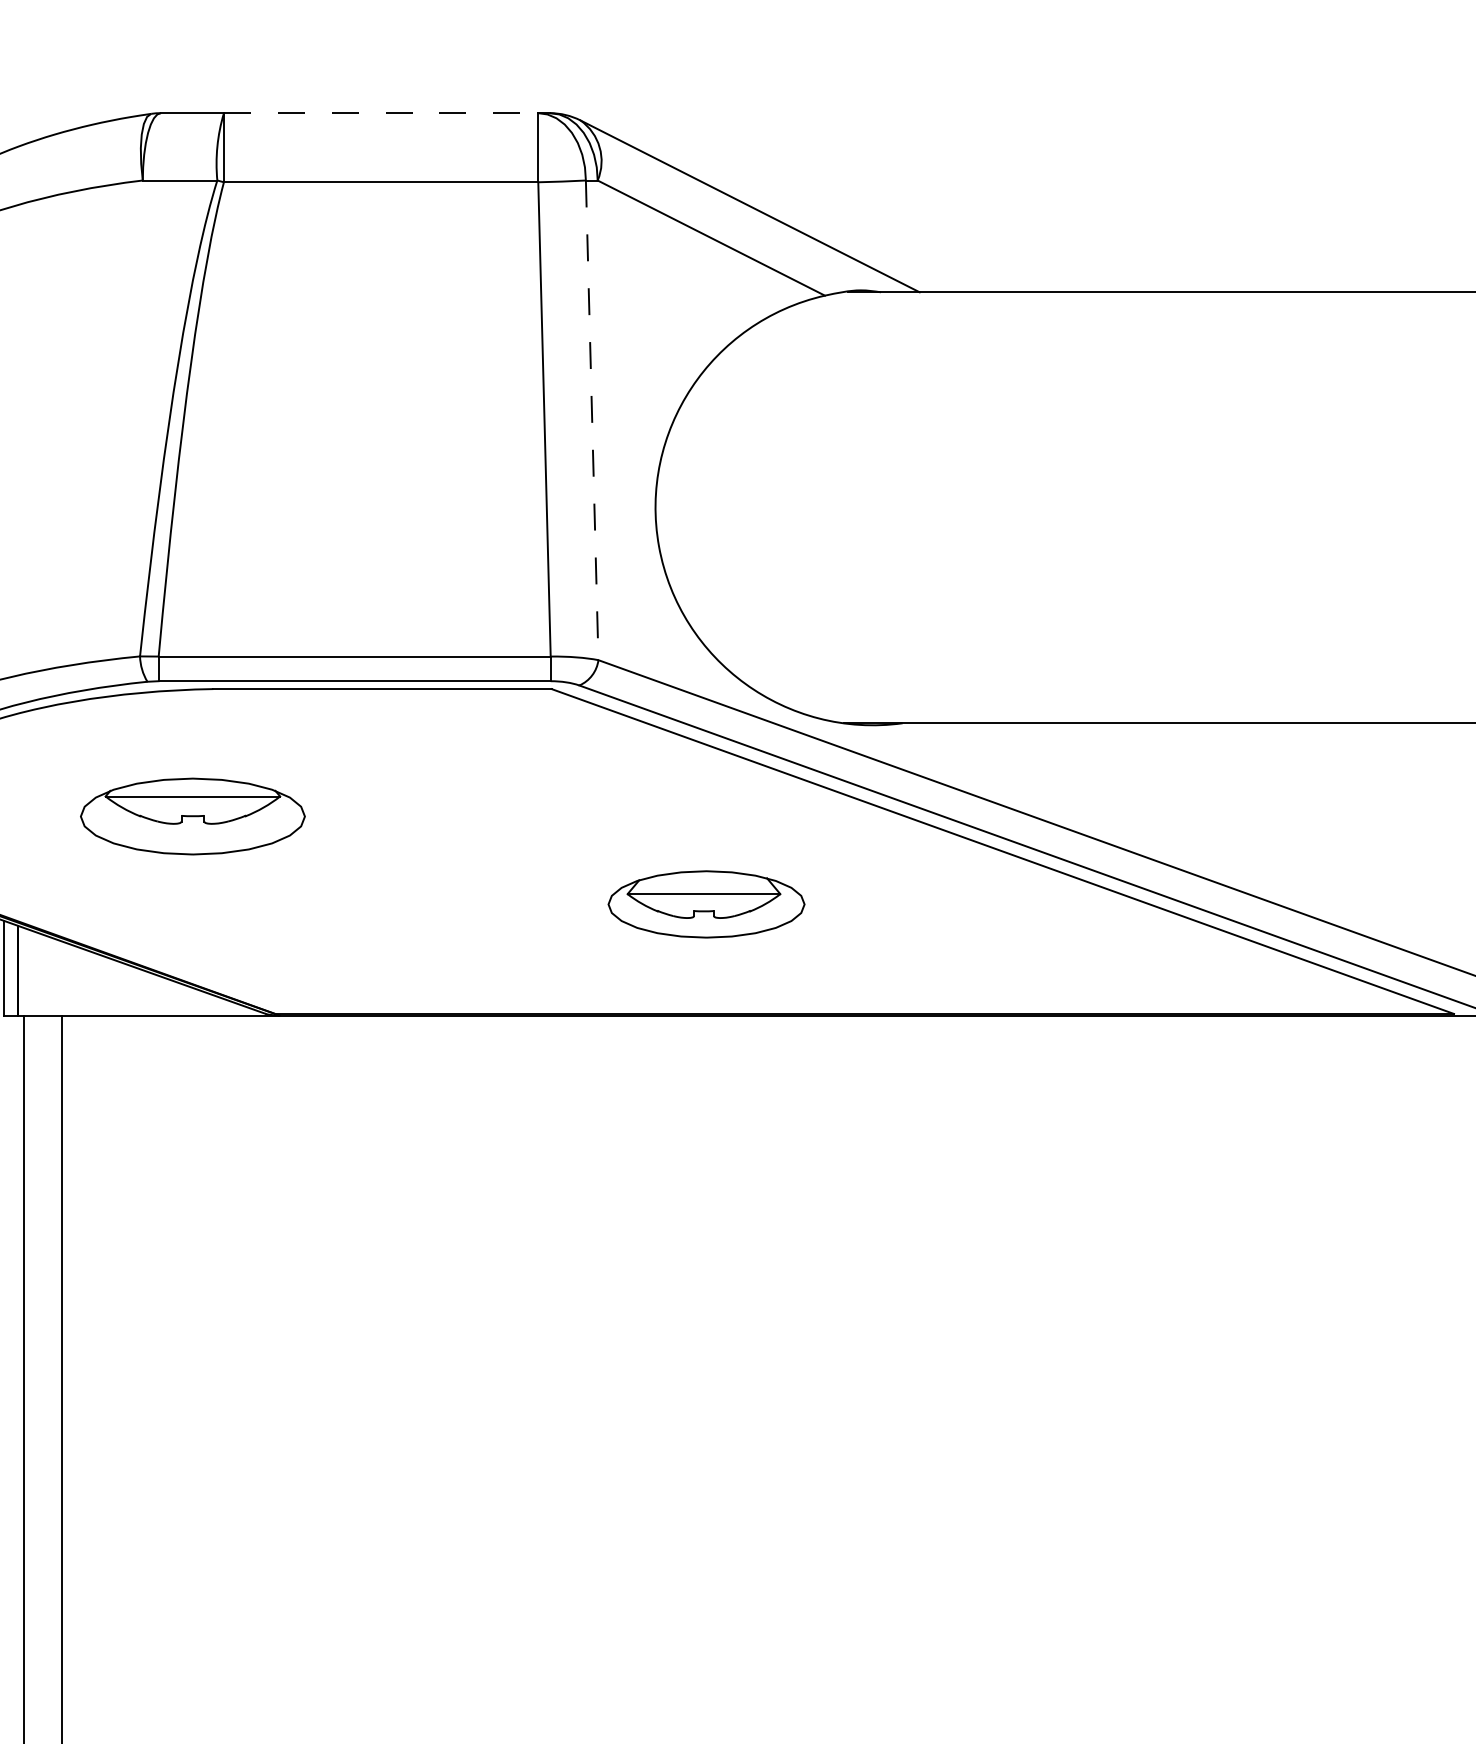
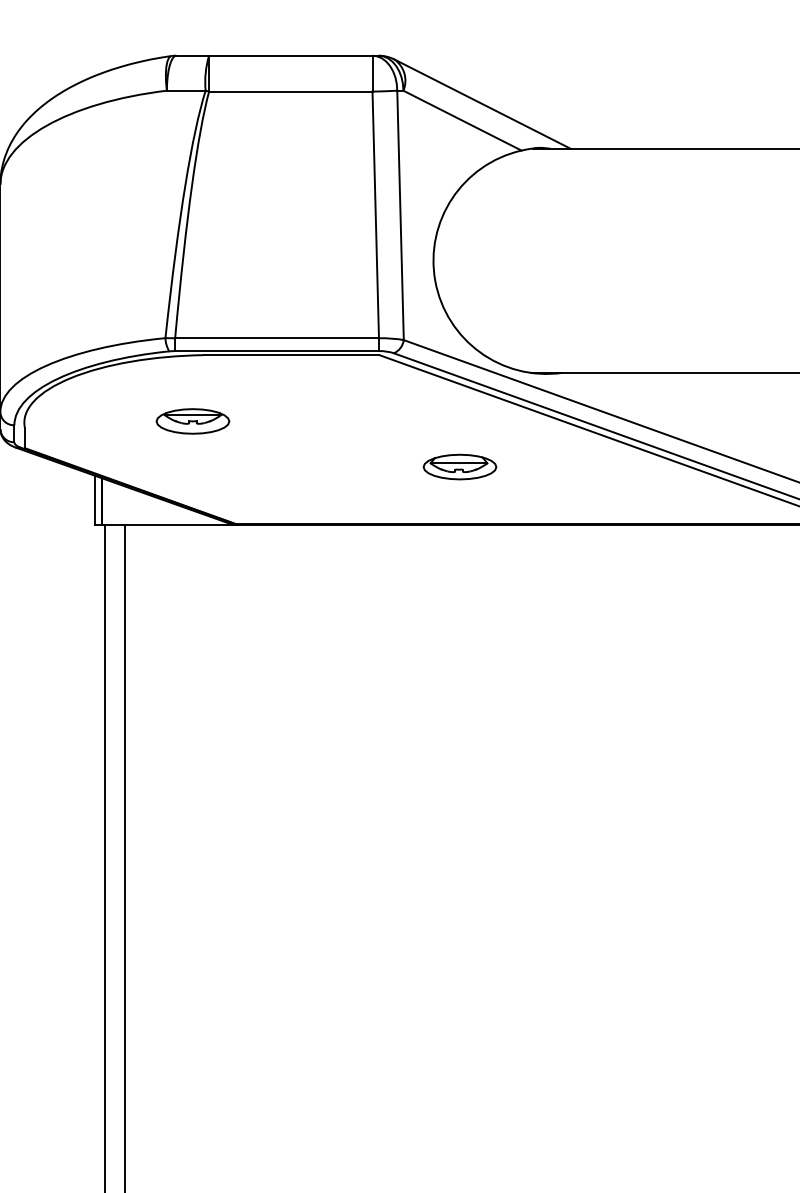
line: (380, 112) -> (290, 55), dashed -> solid
line: (592, 420) -> (400, 215), dashed -> solid
part: (192, 816) -> (192, 421), size x0.62
part: (705, 903) -> (459, 466), size x0.71

